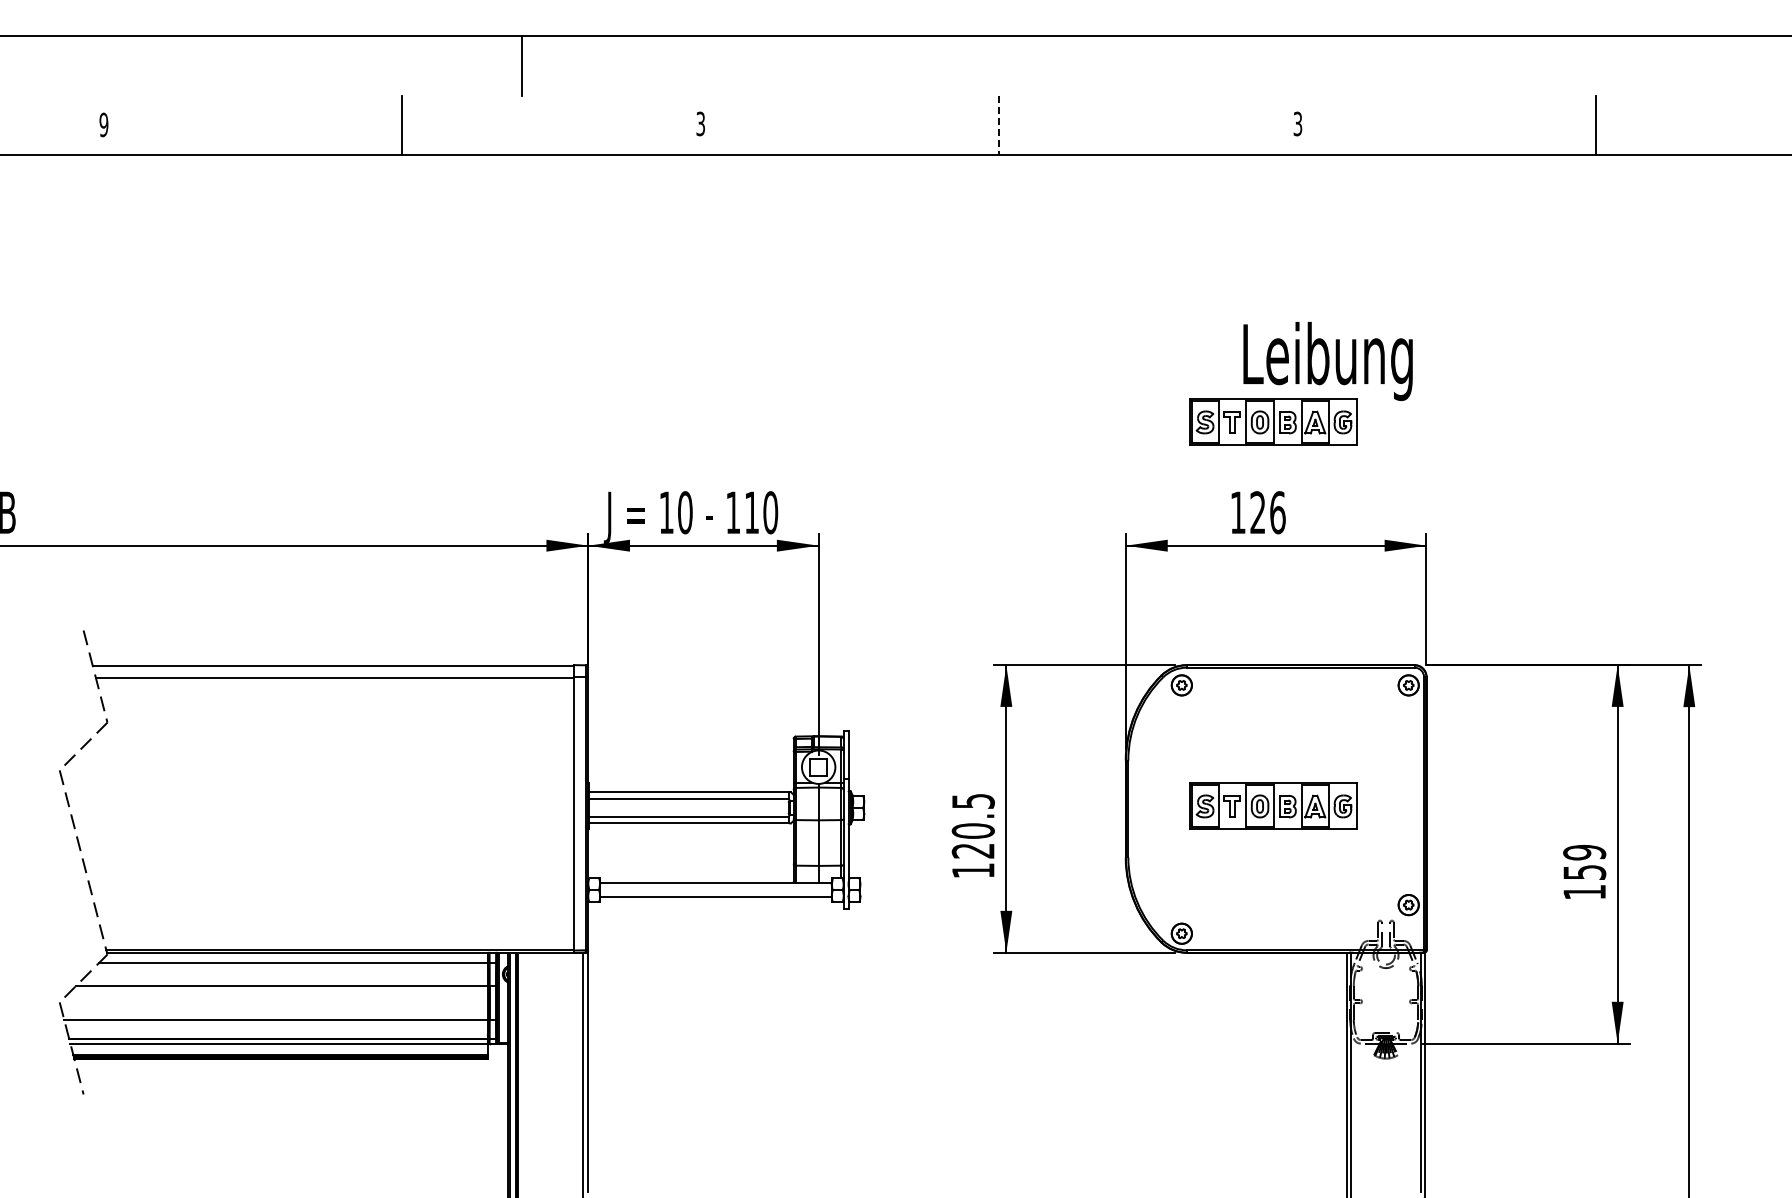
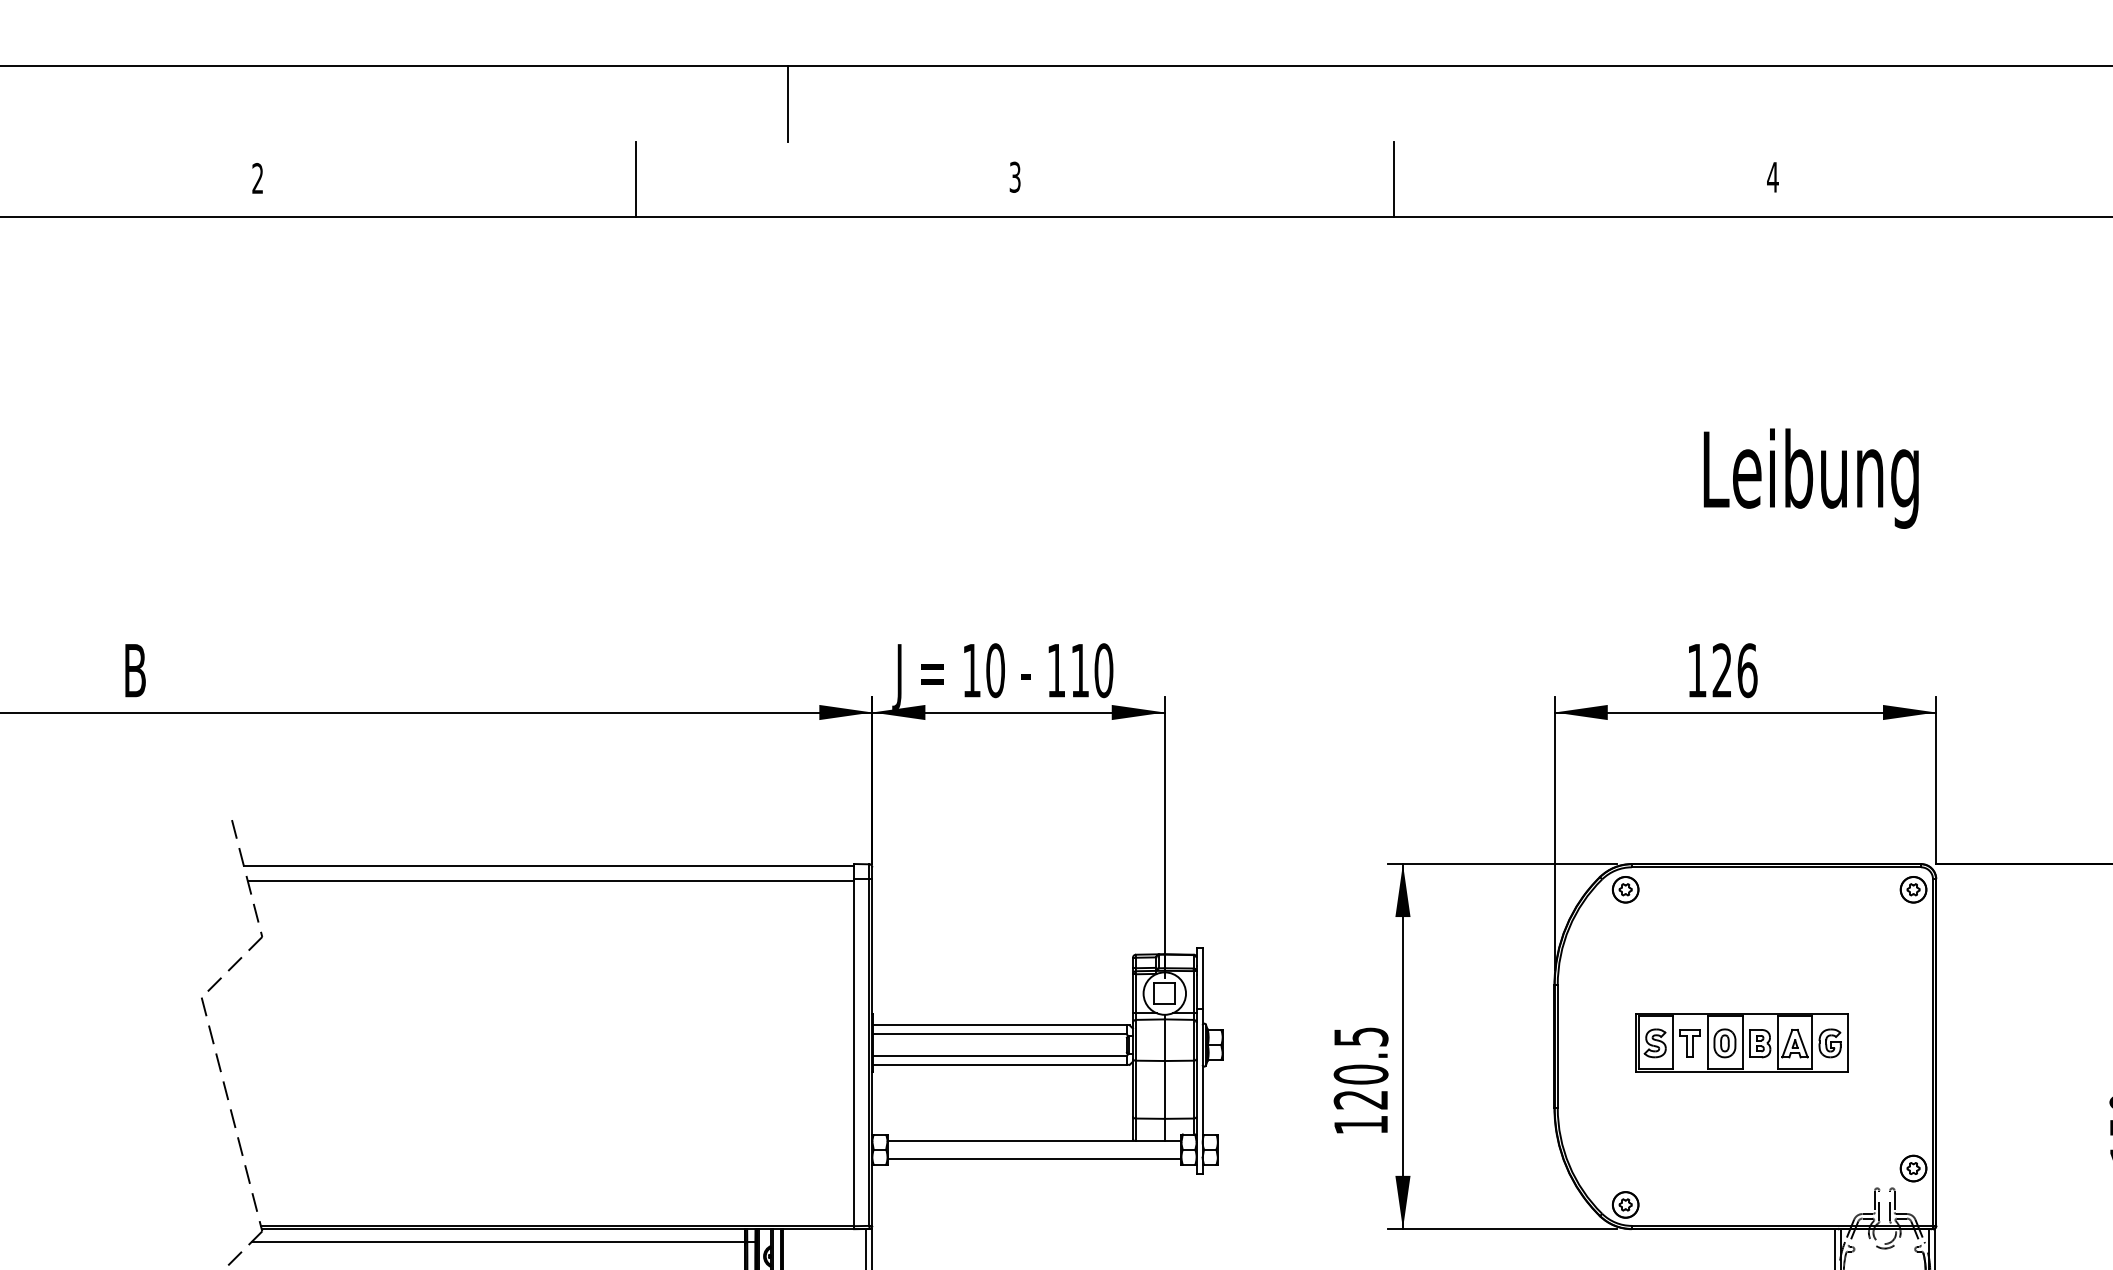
text: (1297, 123) -> (1772, 176), 3 -> 4
text: (103, 124) -> (257, 177), 9 -> 2
line: (999, 125) -> (1394, 179), dashed -> solid
part: (1273, 421) -> (1741, 554), removed

